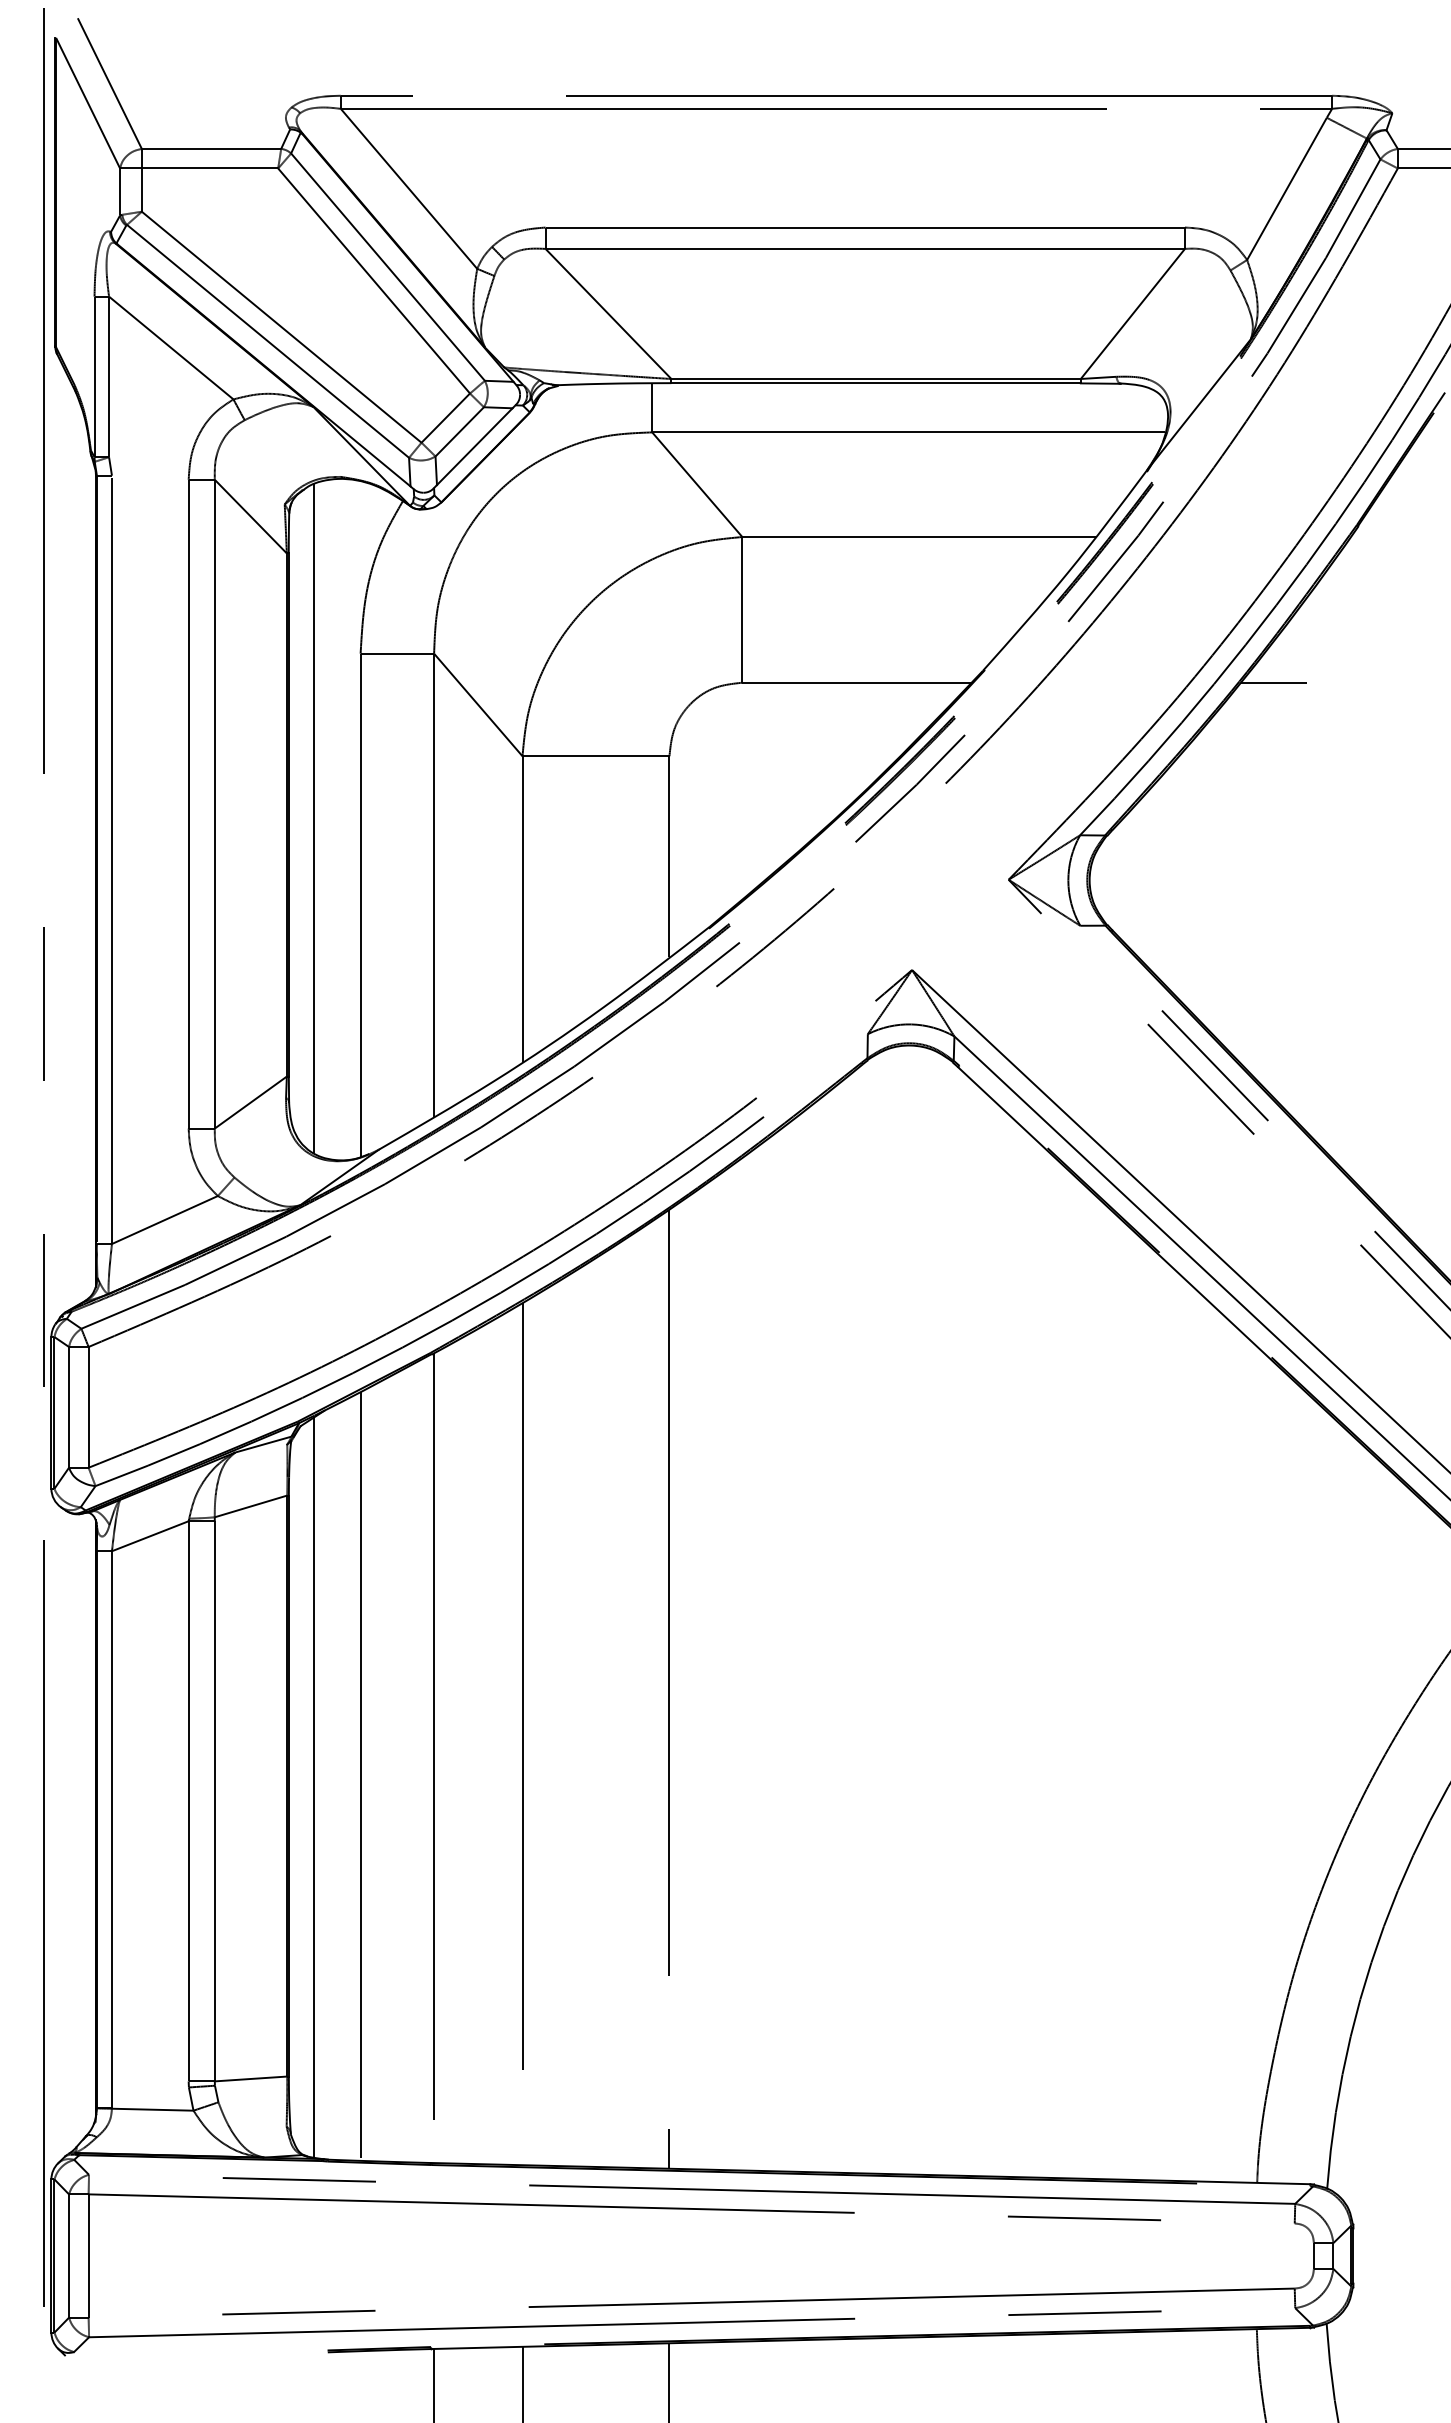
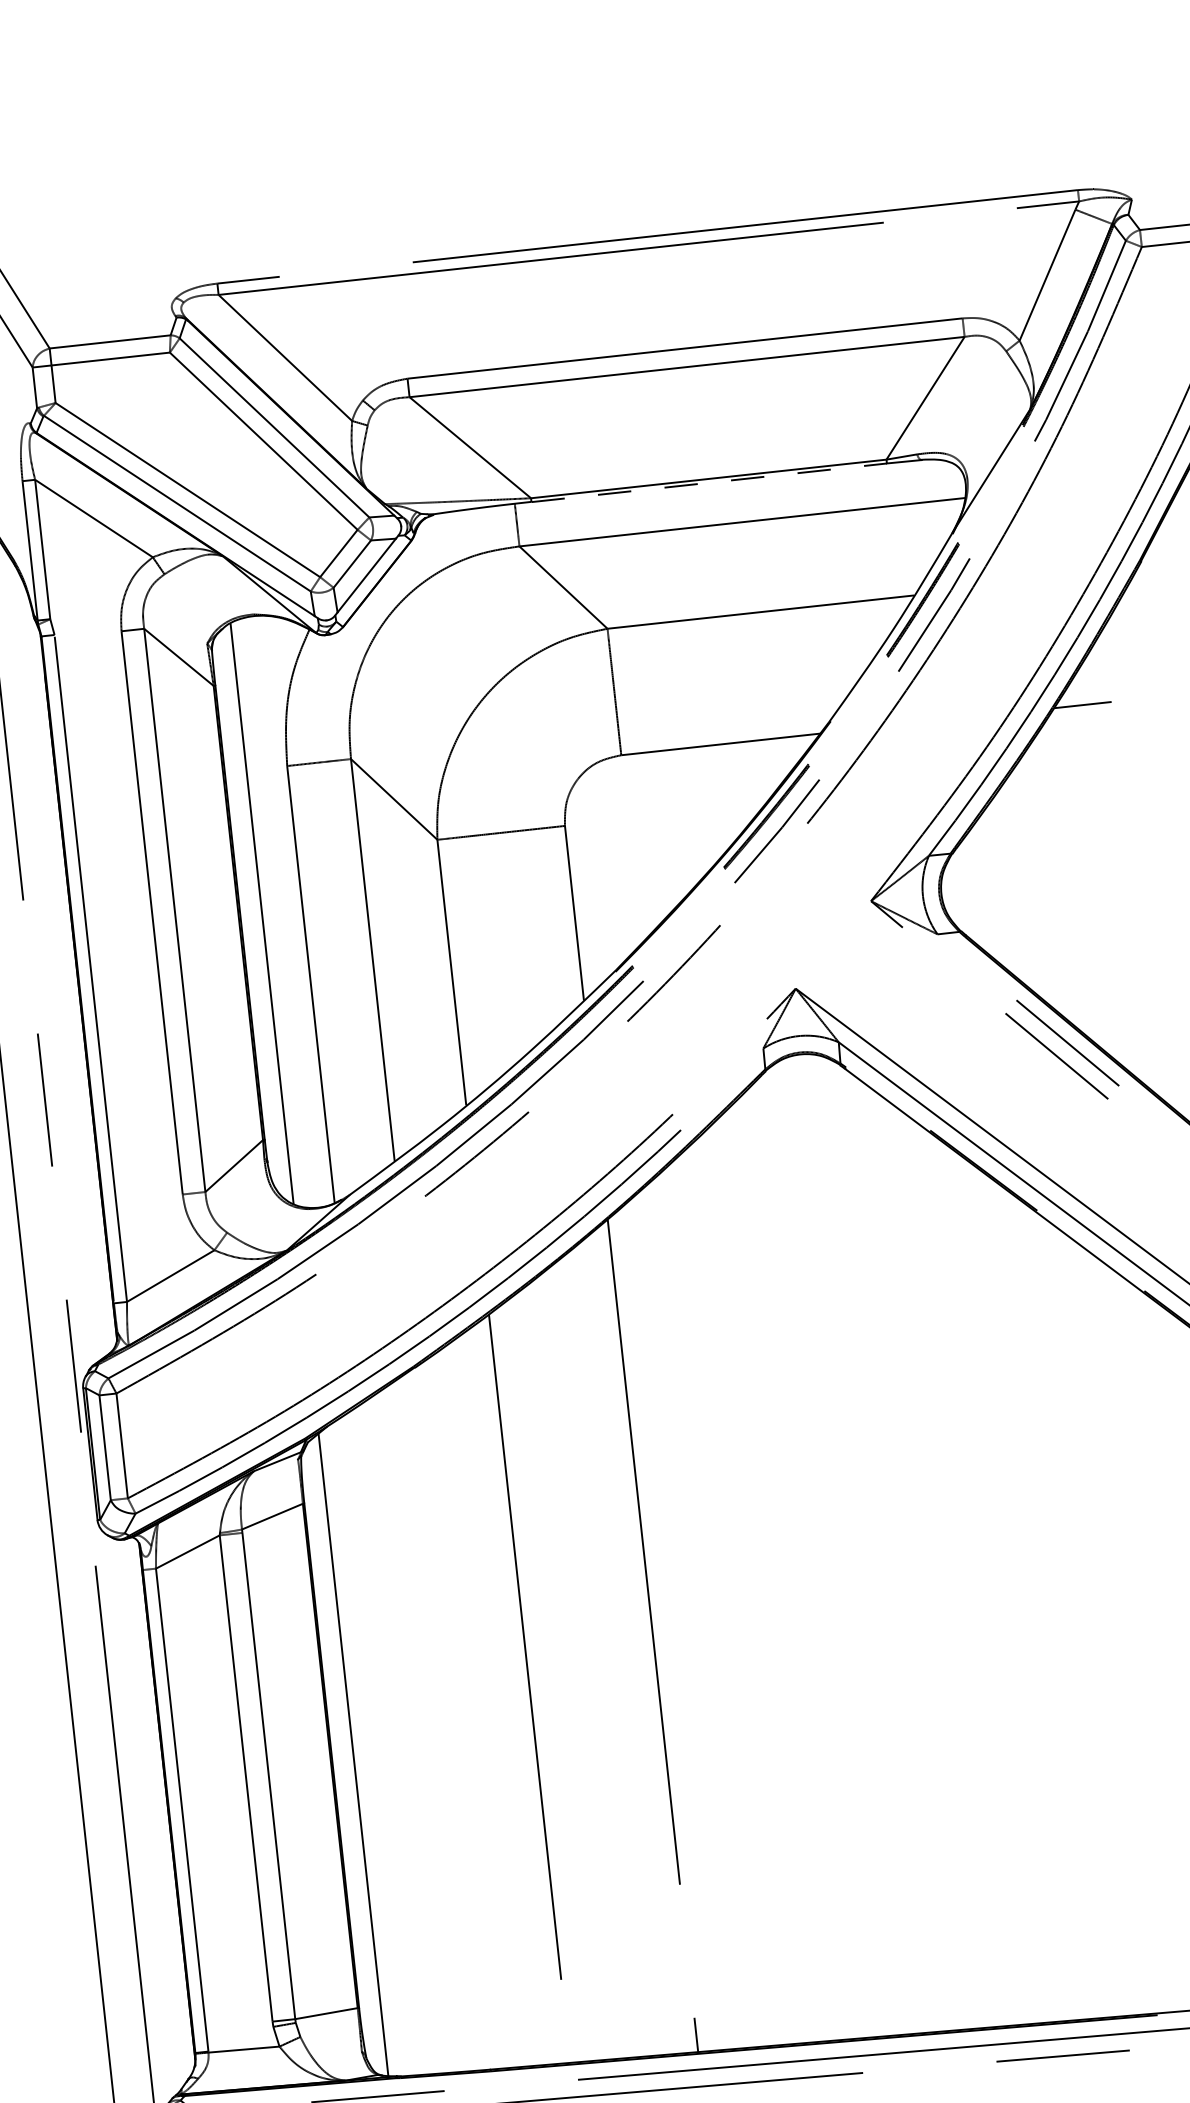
line: (876, 383) -> (709, 482), solid -> dashed
line: (434, 1758) -> (455, 1718), removed
line: (360, 1775) -> (392, 1739), removed

